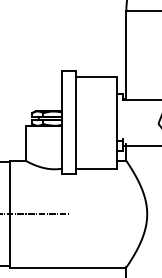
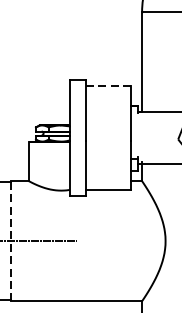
line: (95, 76) -> (107, 86), solid -> dashed
line: (10, 213) -> (11, 240), solid -> dashed

